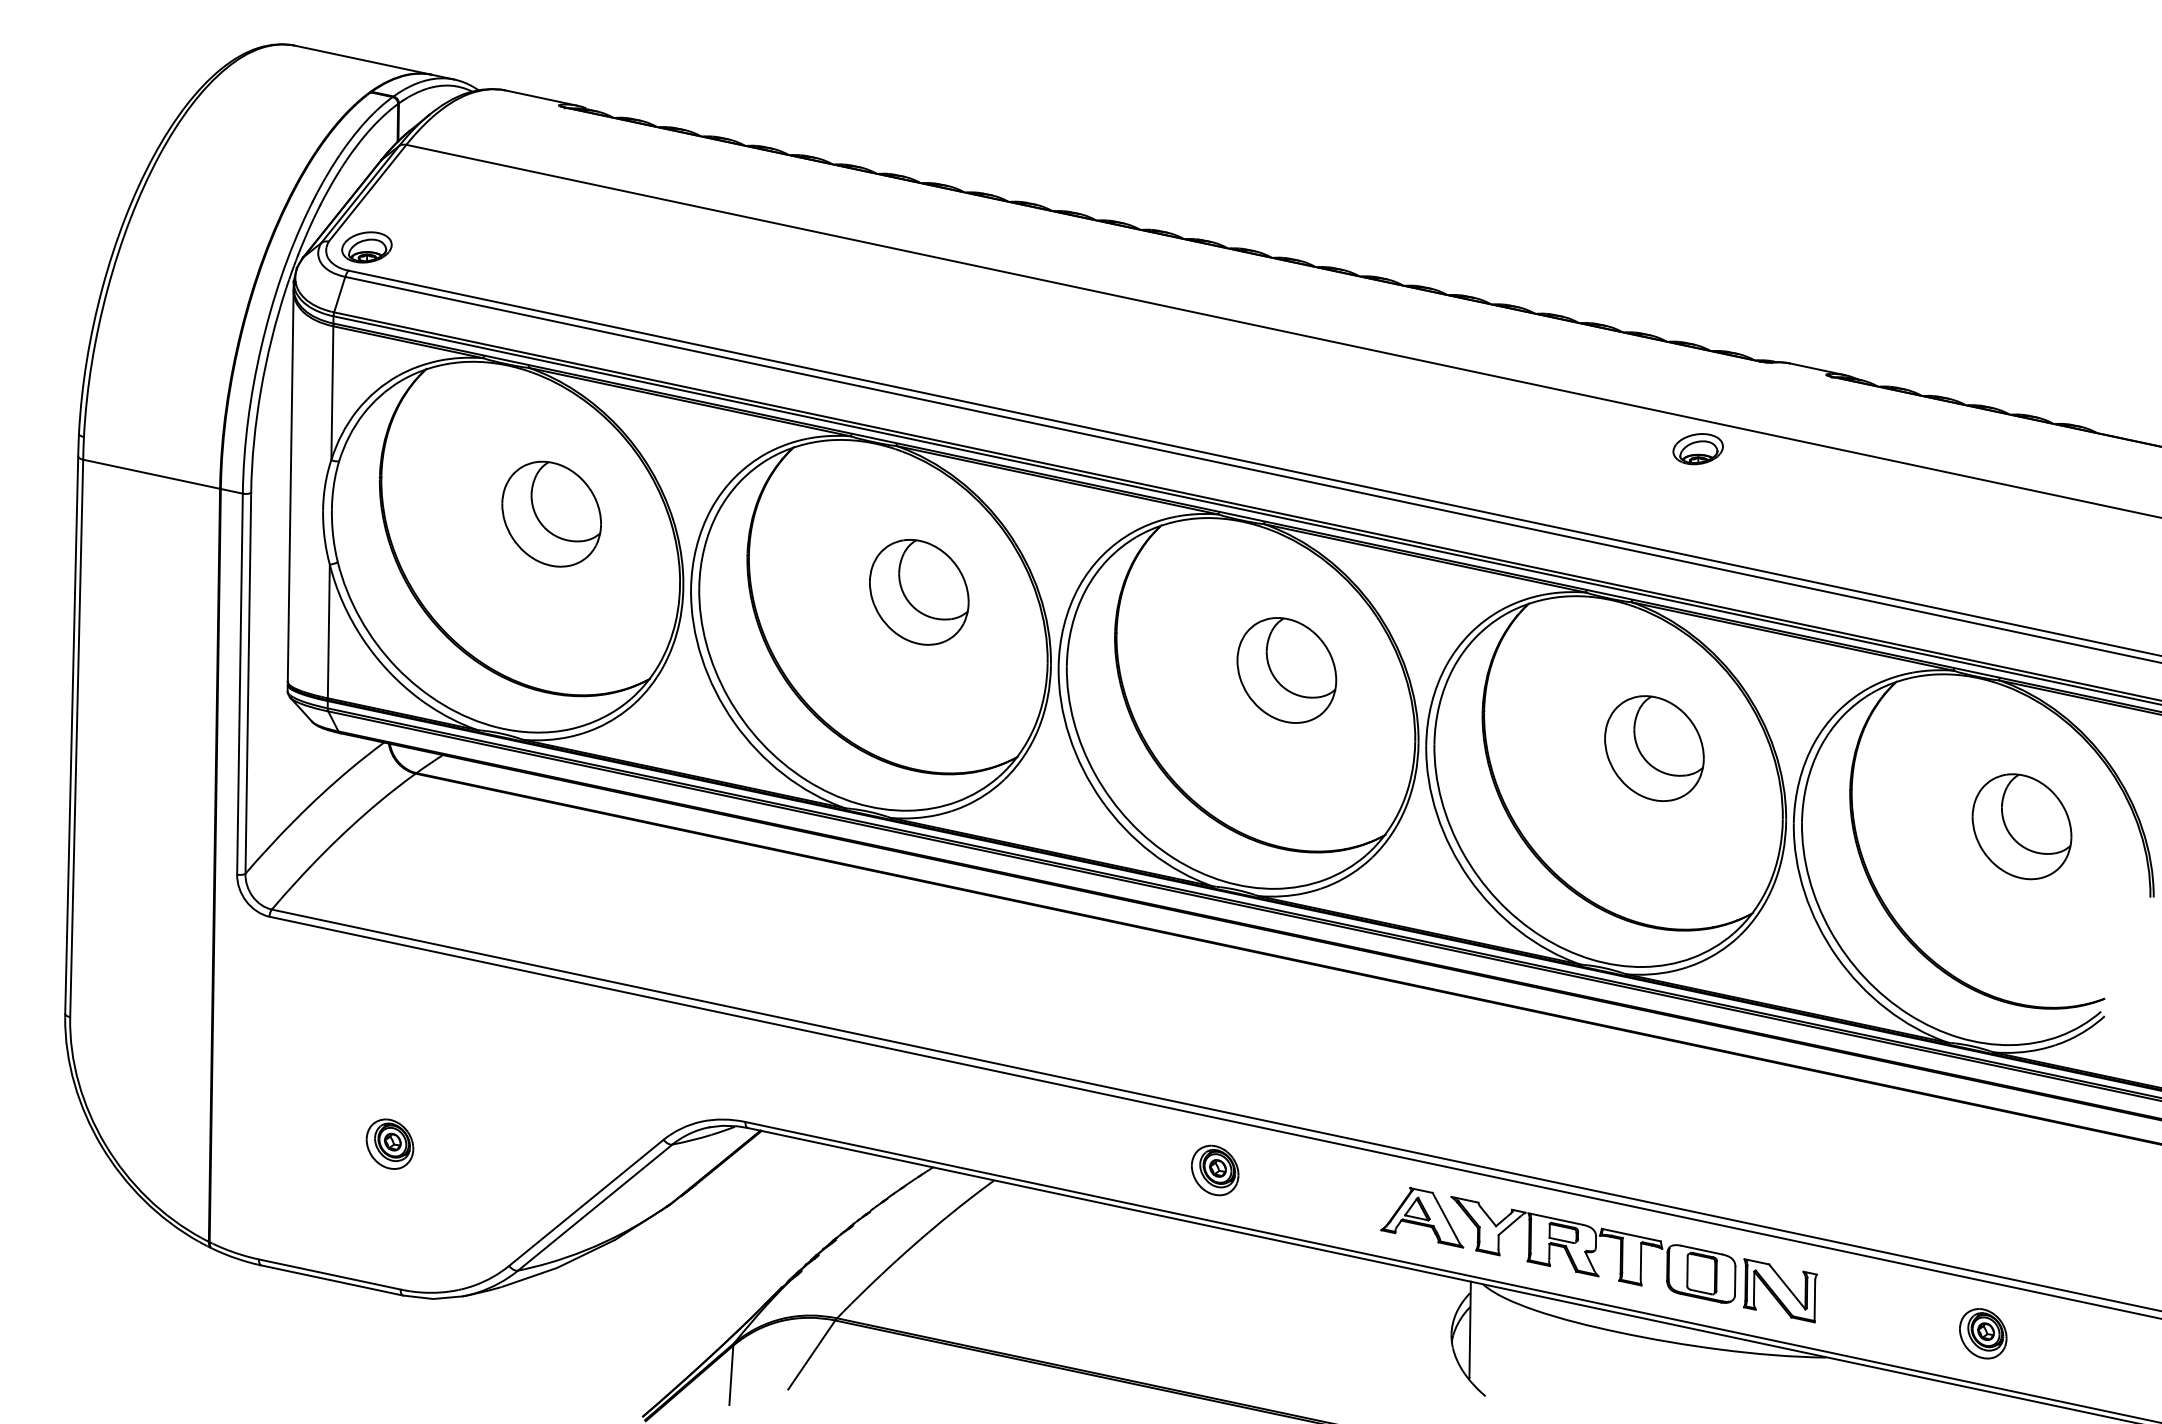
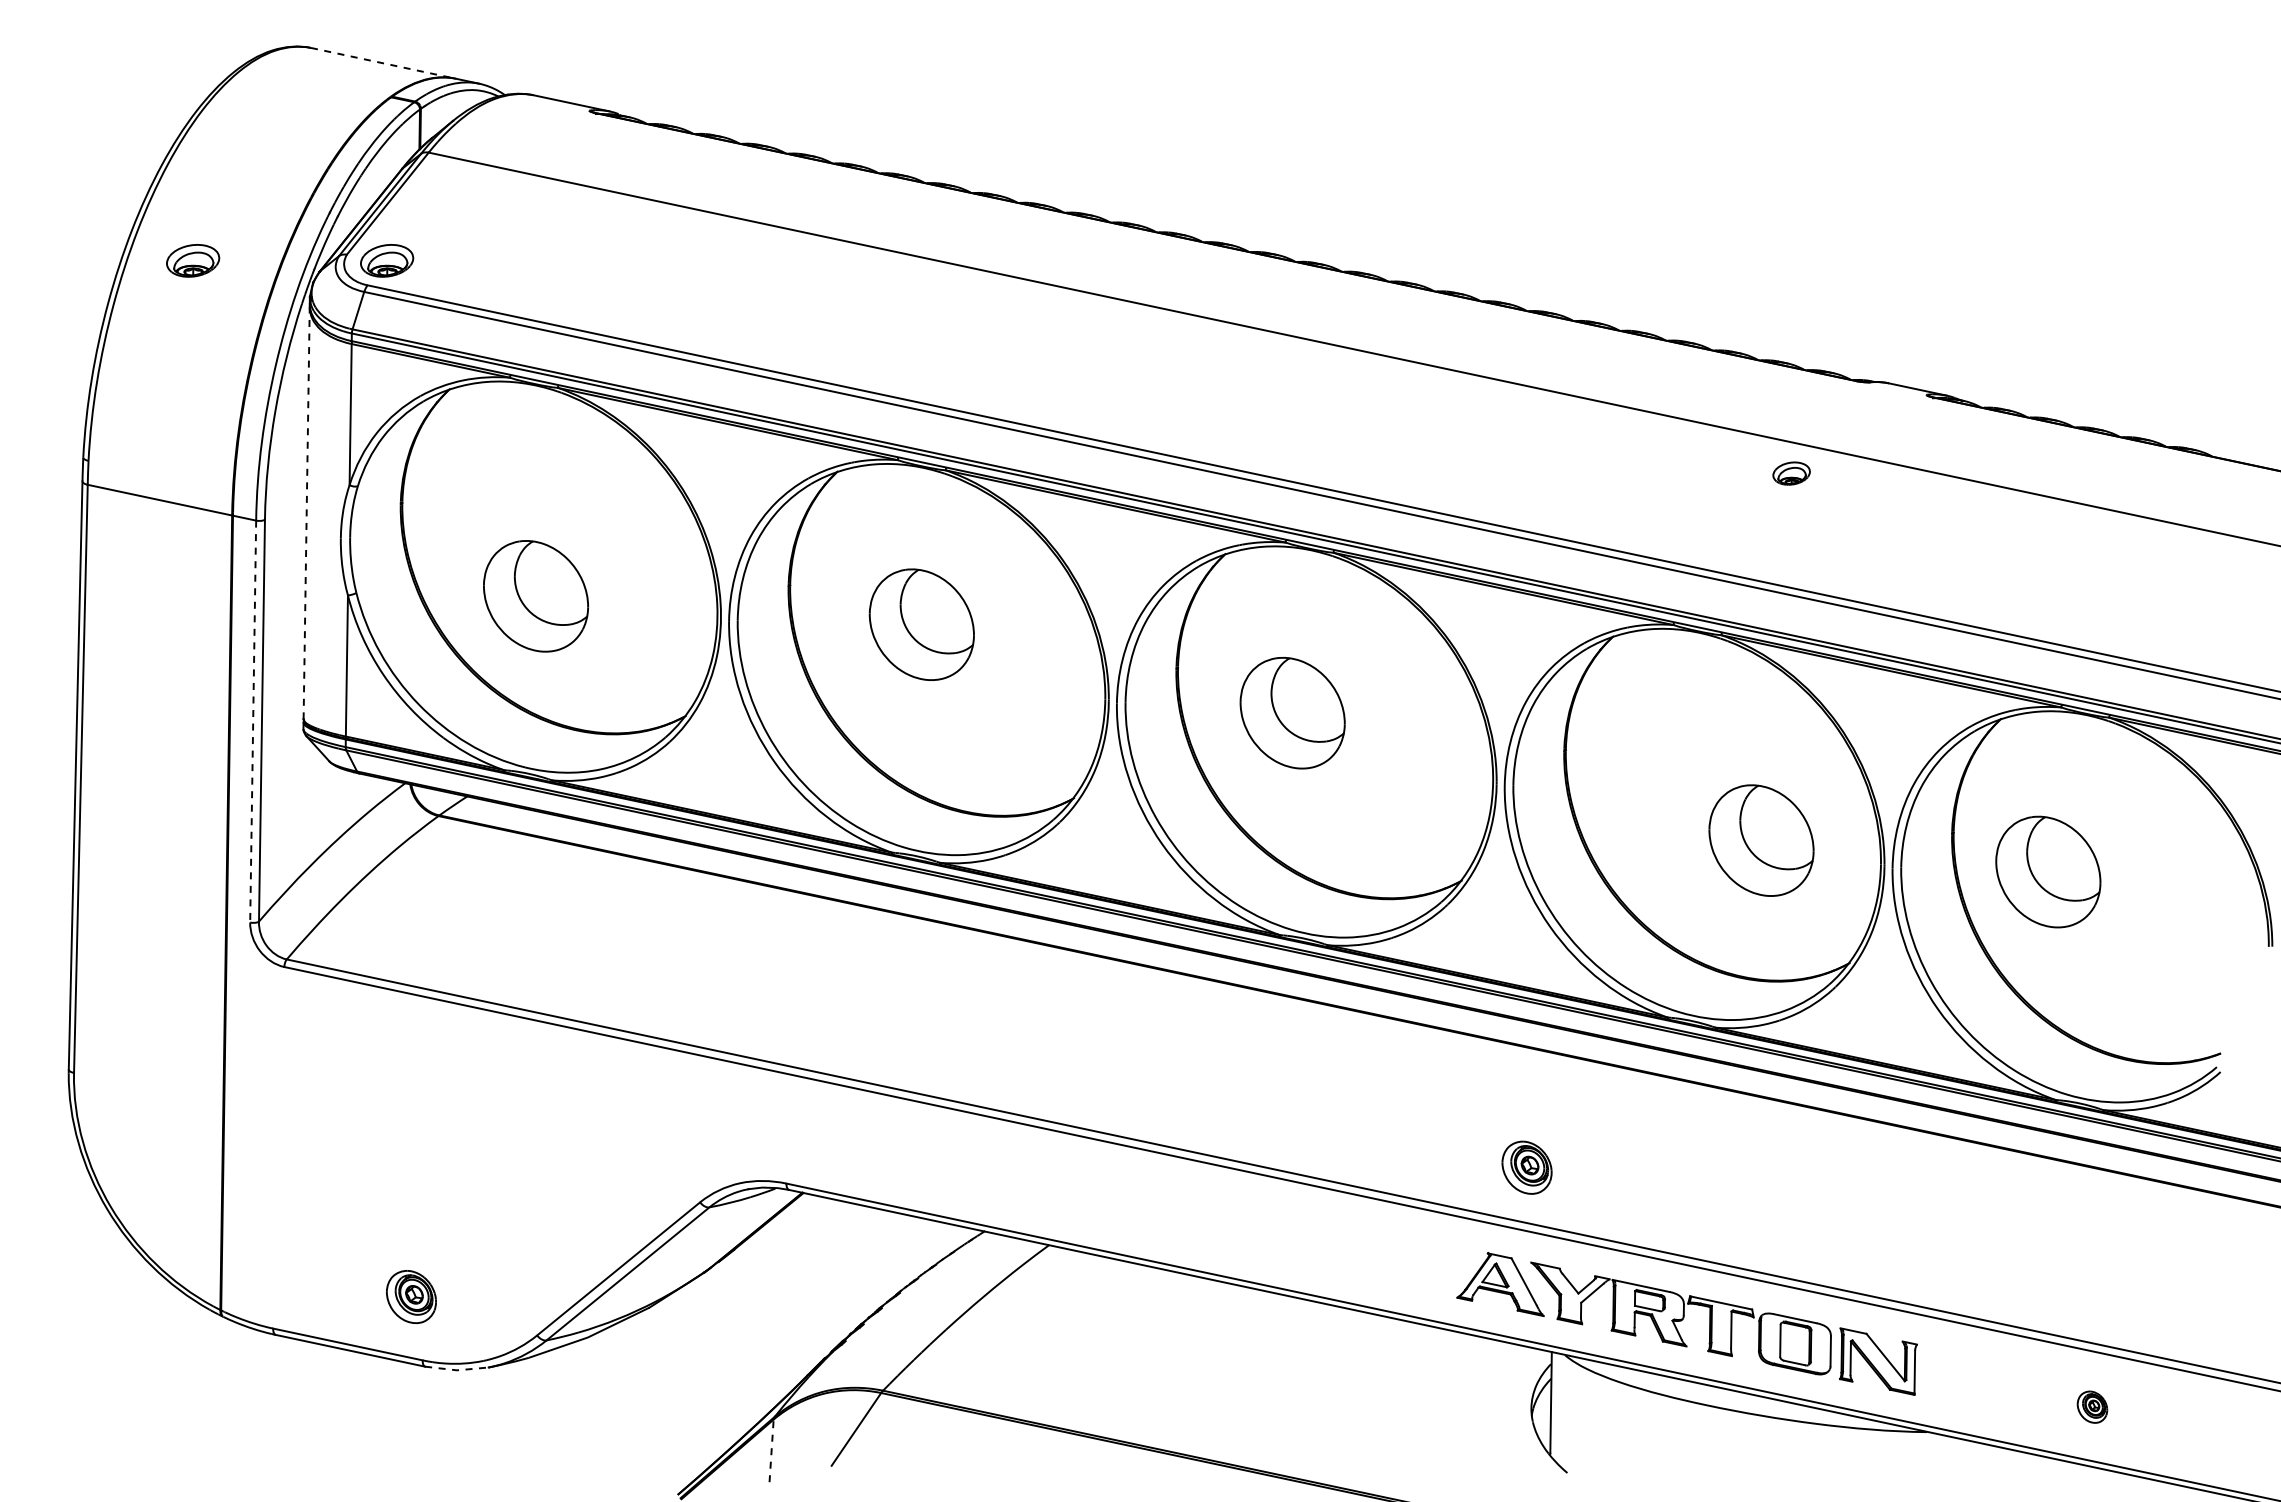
line: (363, 60) -> (383, 63), solid -> dashed
part: (183, 247) -> (193, 260), added
part: (1698, 448) -> (1791, 473), size x0.7
line: (290, 485) -> (306, 512), solid -> dashed
part: (551, 514) -> (535, 596), moved
part: (918, 592) -> (921, 624), moved
part: (1286, 670) -> (1292, 713), moved
line: (240, 684) -> (253, 721), solid -> dashed
part: (1654, 748) -> (1761, 840), moved
part: (2022, 826) -> (2048, 871), moved
part: (390, 1144) -> (411, 1297), moved
part: (1214, 1170) -> (1526, 1167), moved
line: (433, 1299) -> (457, 1370), solid -> dashed
part: (1983, 1334) -> (2092, 1407), size x0.6
line: (731, 1374) -> (771, 1450), solid -> dashed

